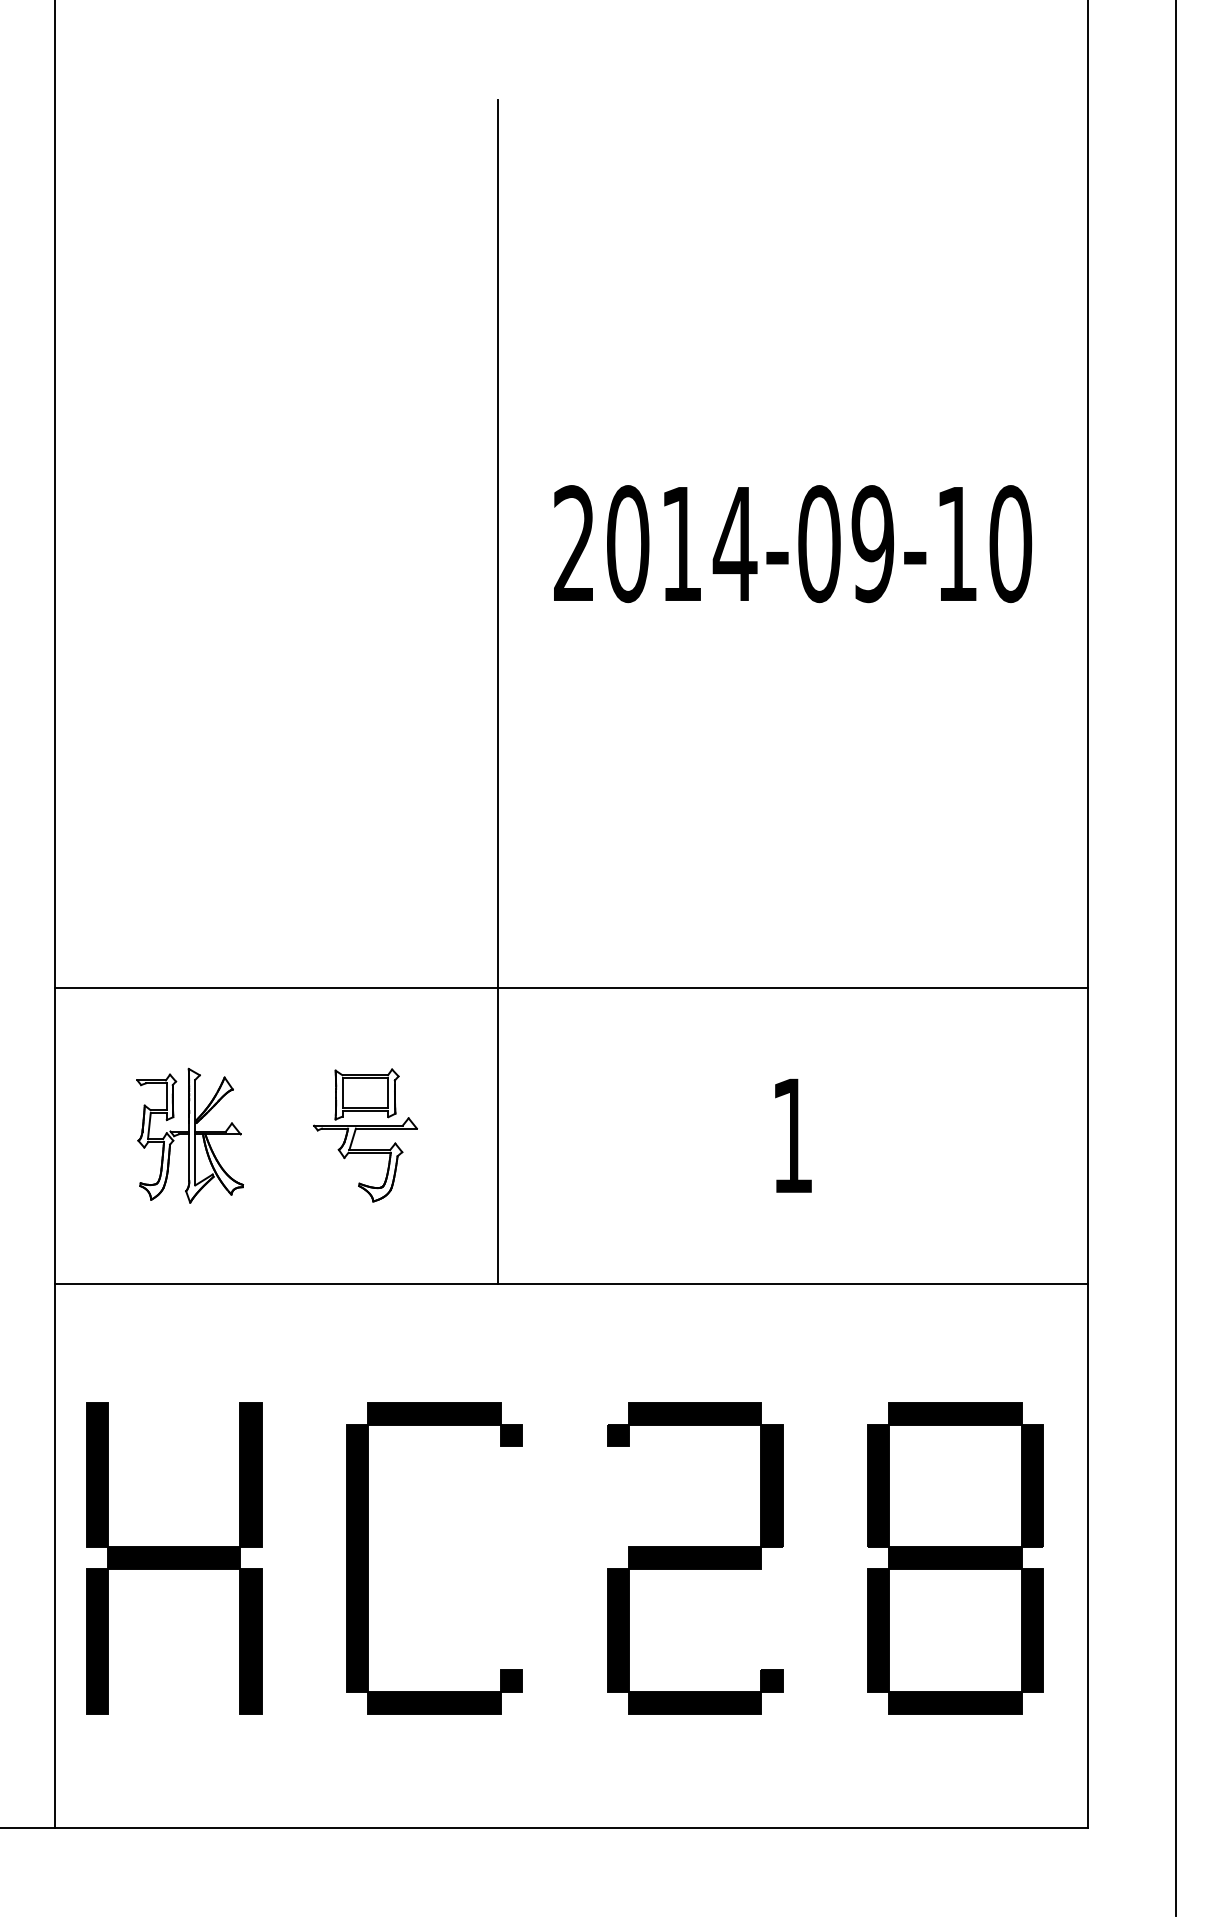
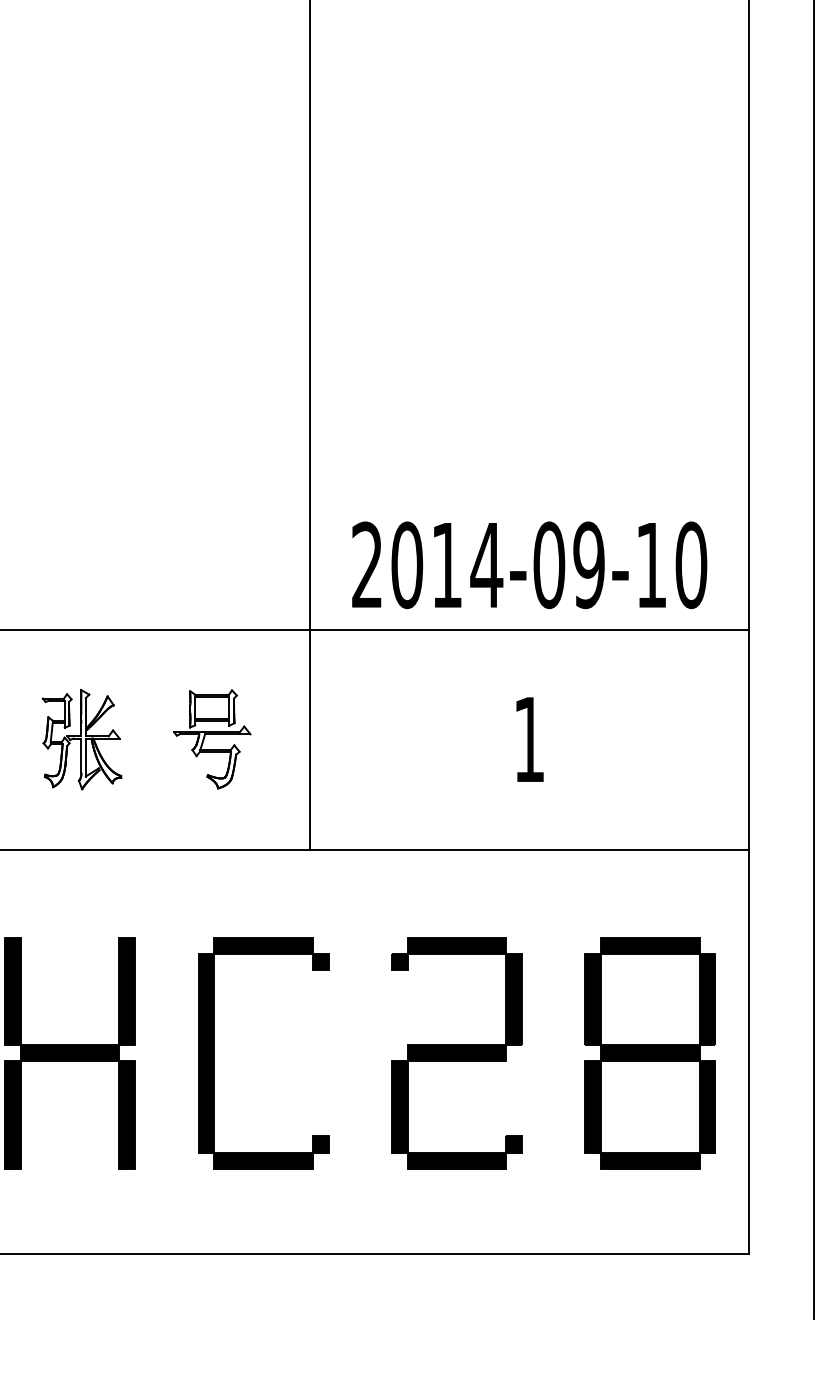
text: (793, 544) -> (530, 565), moved

